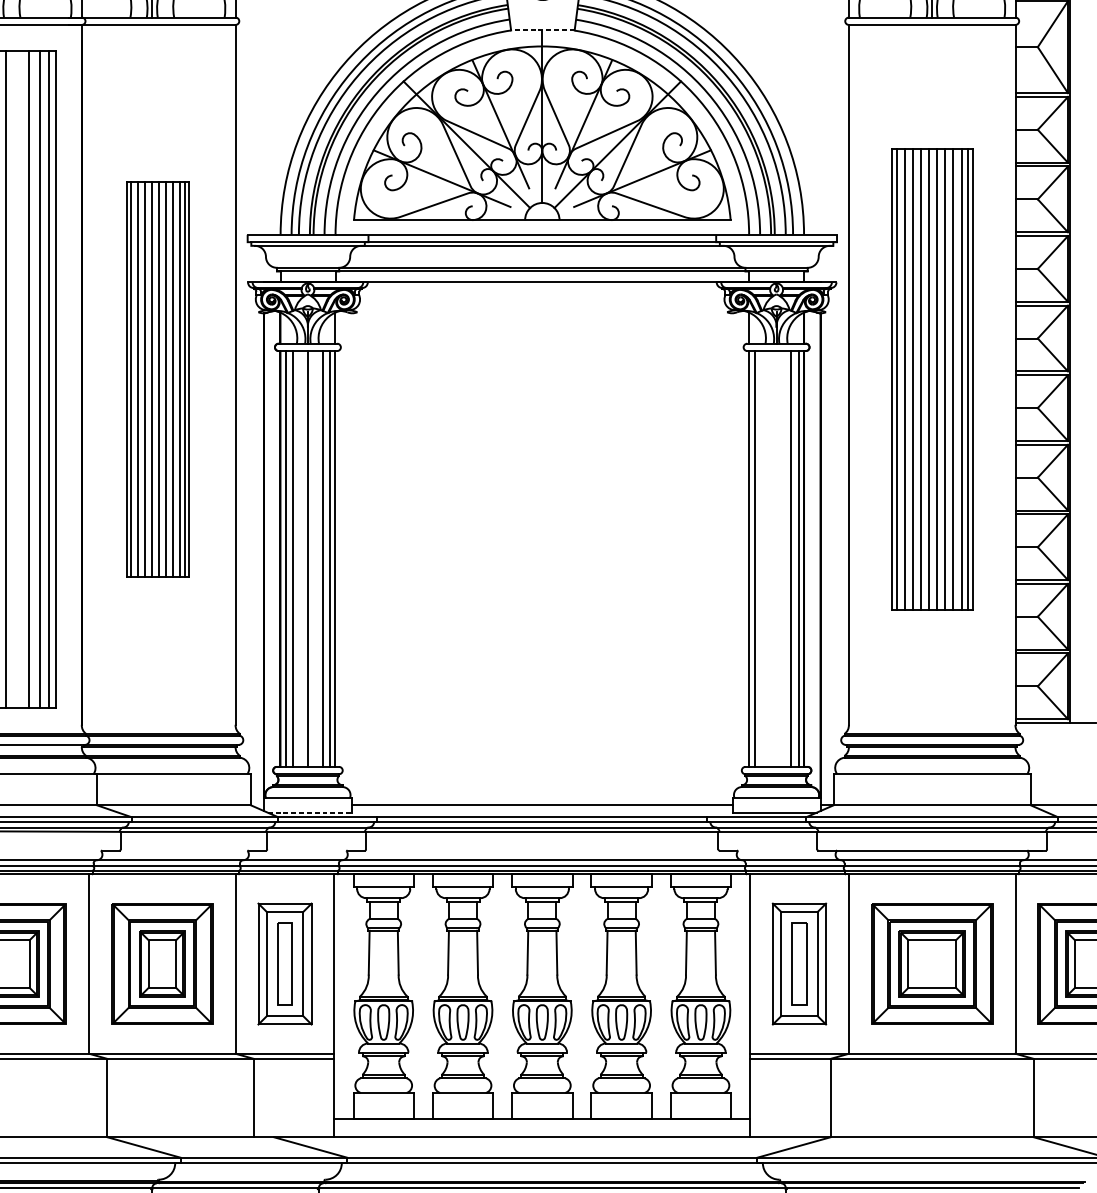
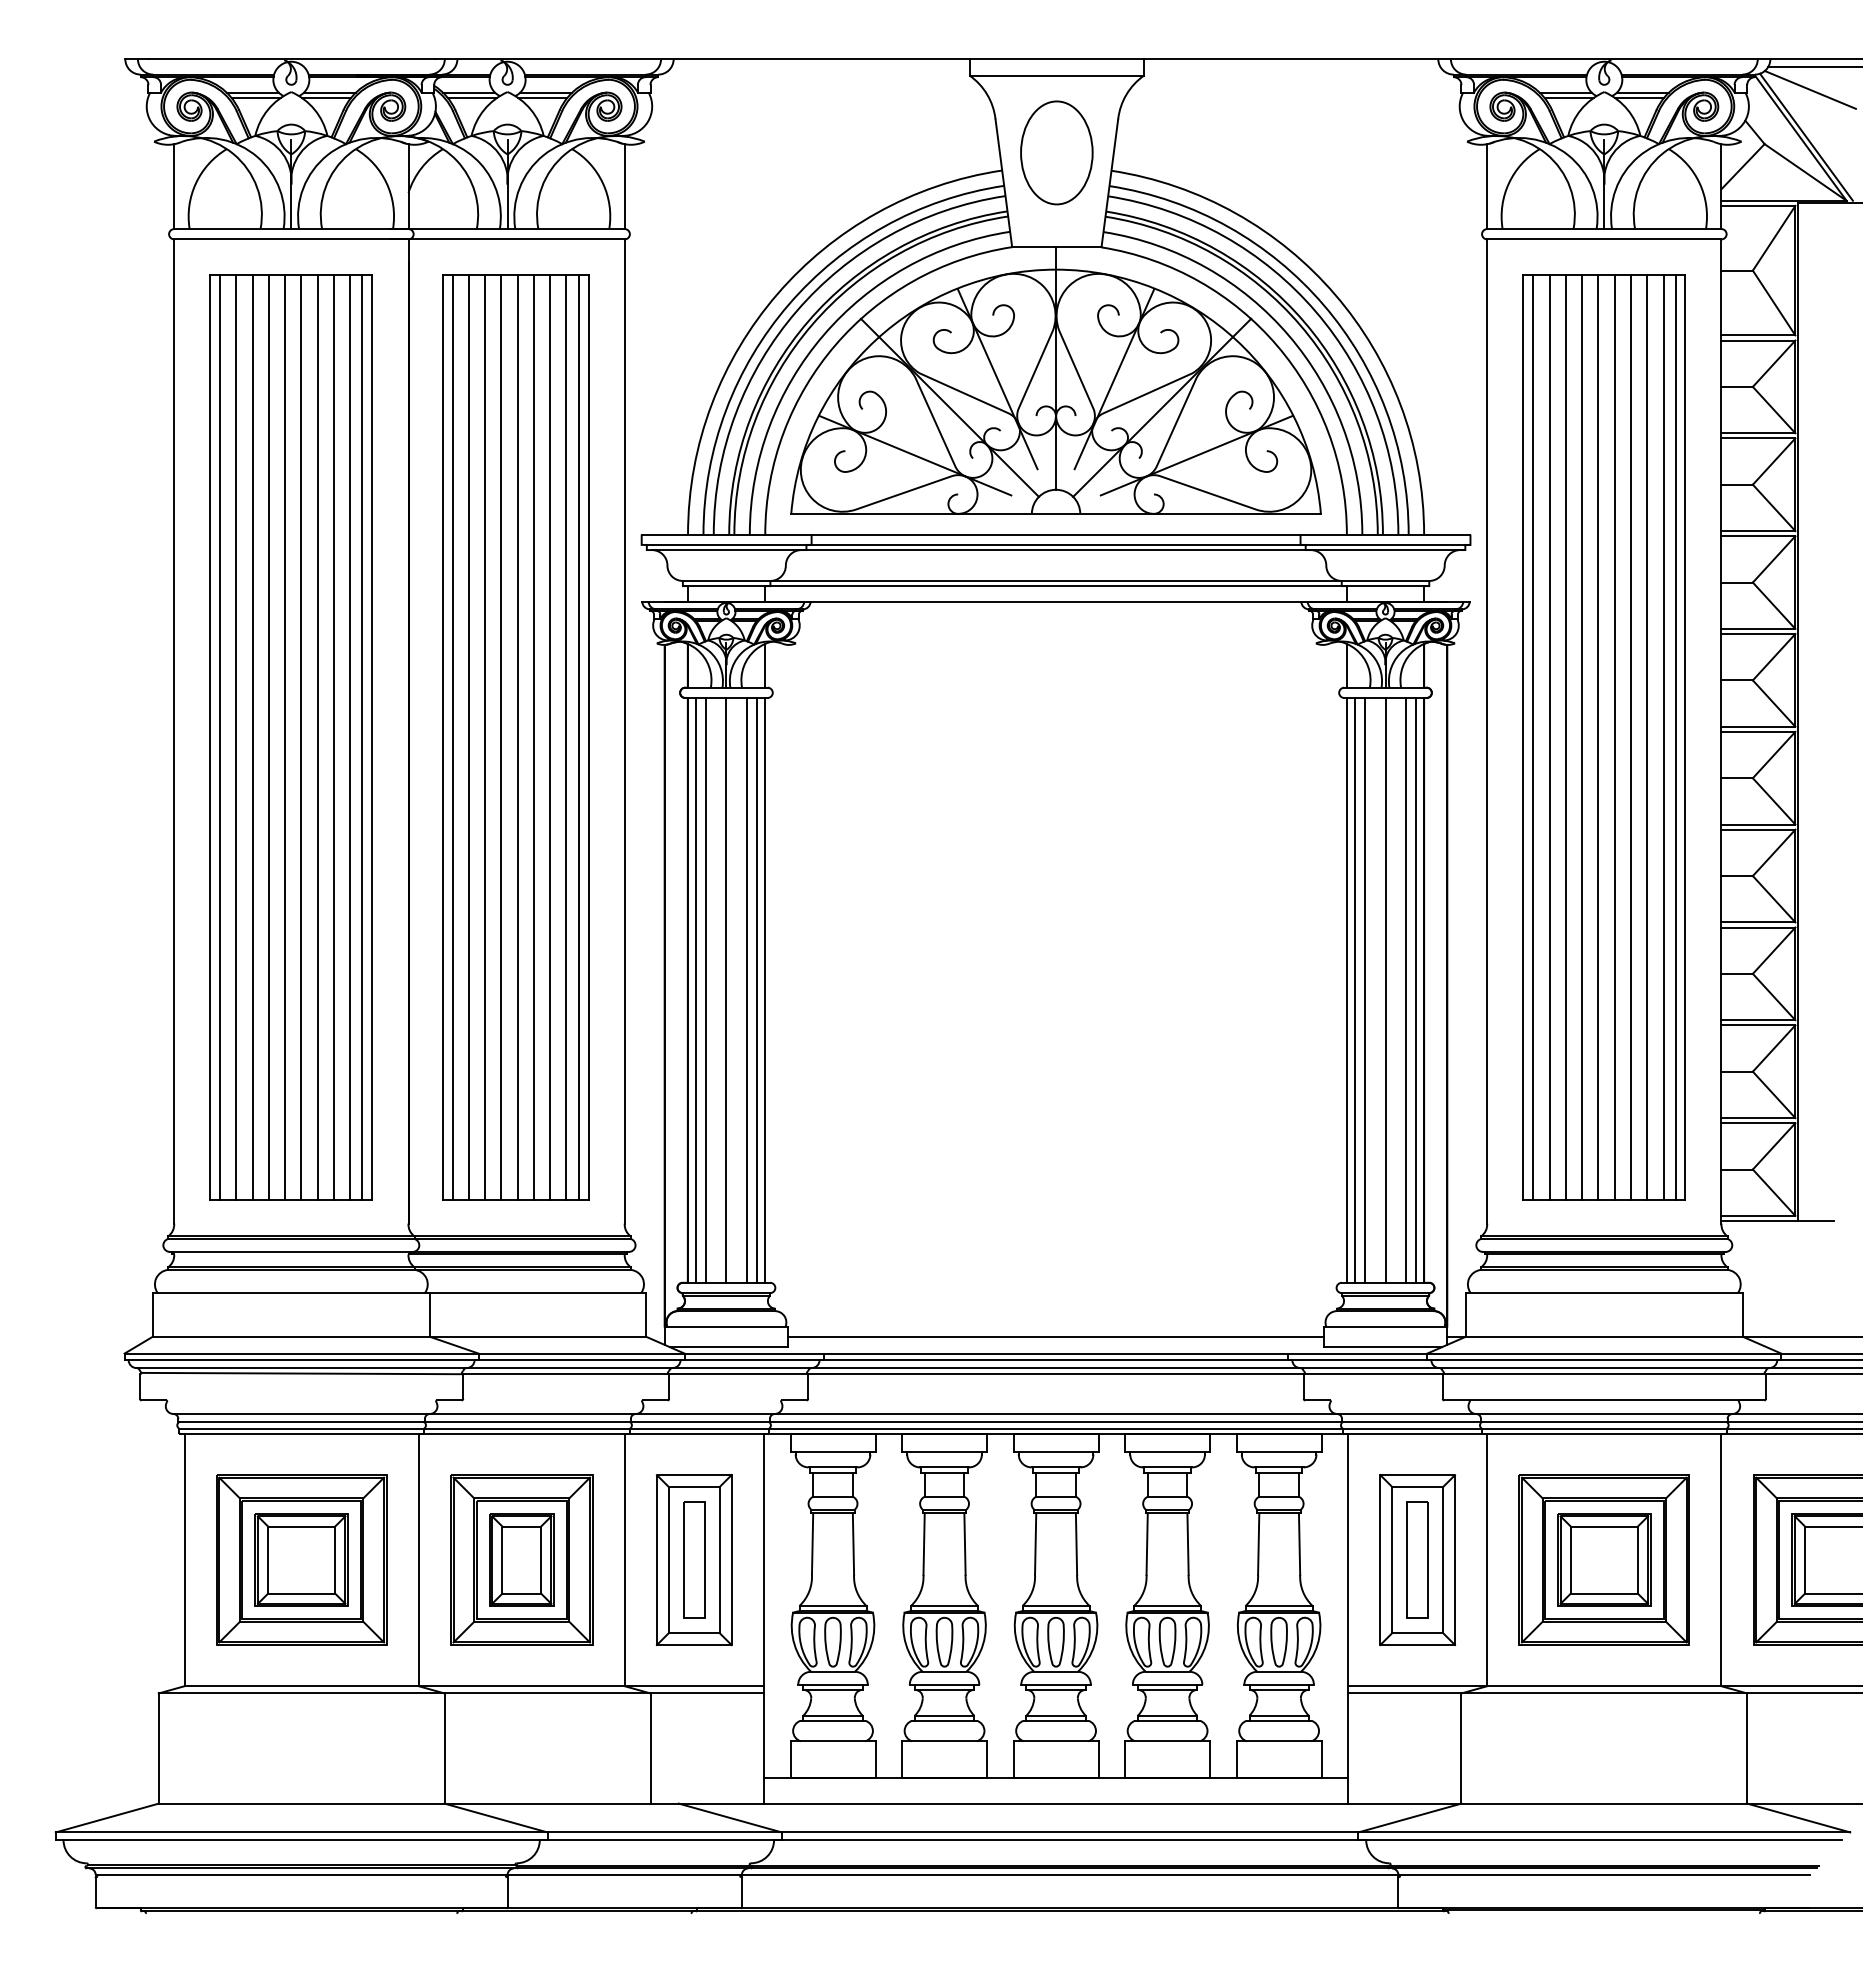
line: (542, 30) -> (1056, 247), dashed -> solid
line: (17, 379) -> (317, 737), added
part: (157, 379) -> (515, 737), size x1.67
part: (931, 379) -> (1603, 737), size x1.43
line: (761, 559) -> (1364, 990), added
line: (776, 559) -> (1385, 990), added
line: (310, 812) -> (729, 1347), dashed -> solid

